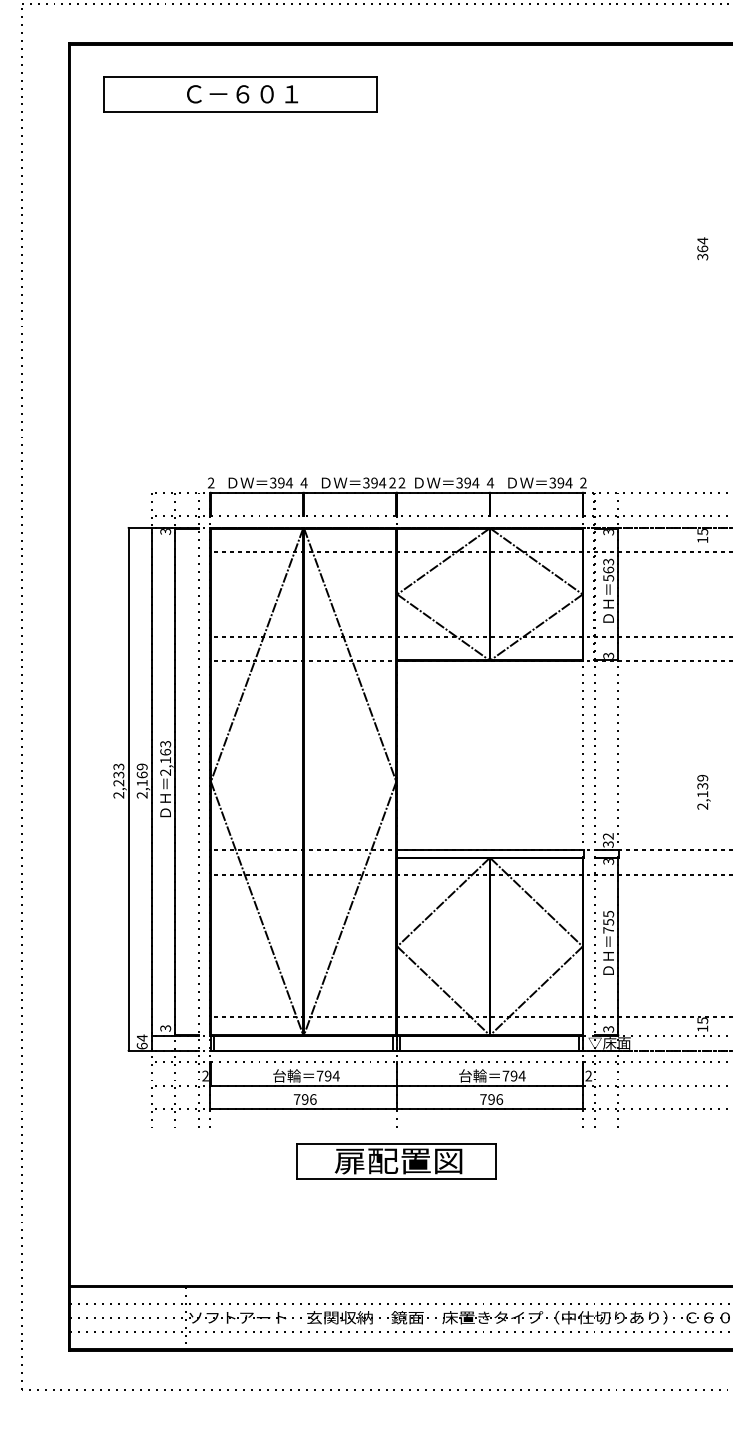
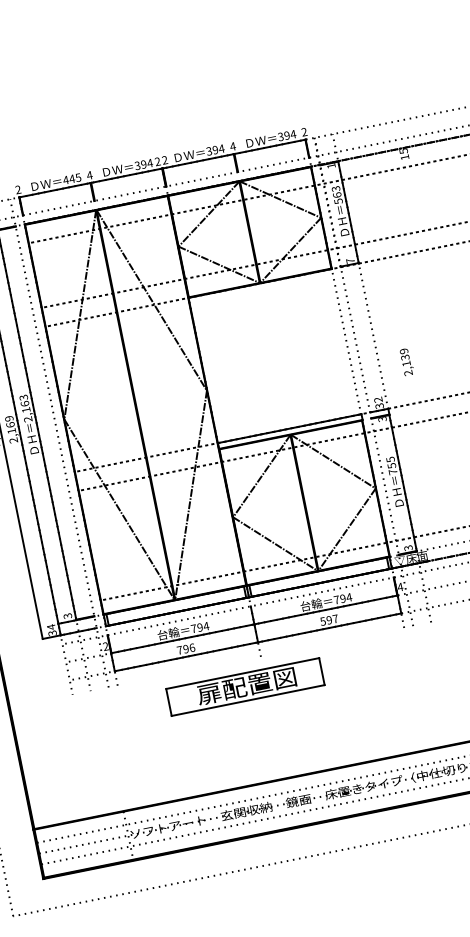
text: (280, 482) -> (71, 178), 394 -> 445
text: (608, 532) -> (331, 166), 3 -> 1
text: (608, 655) -> (350, 260), 3 -> 7
text: (703, 792) -> (406, 362), moved
text: (141, 1045) -> (51, 632), 64 -> 34
text: (588, 1075) -> (400, 586), 2 -> 4
text: (491, 1099) -> (329, 620), 796 -> 597
part: (396, 1161) -> (245, 686), moved

